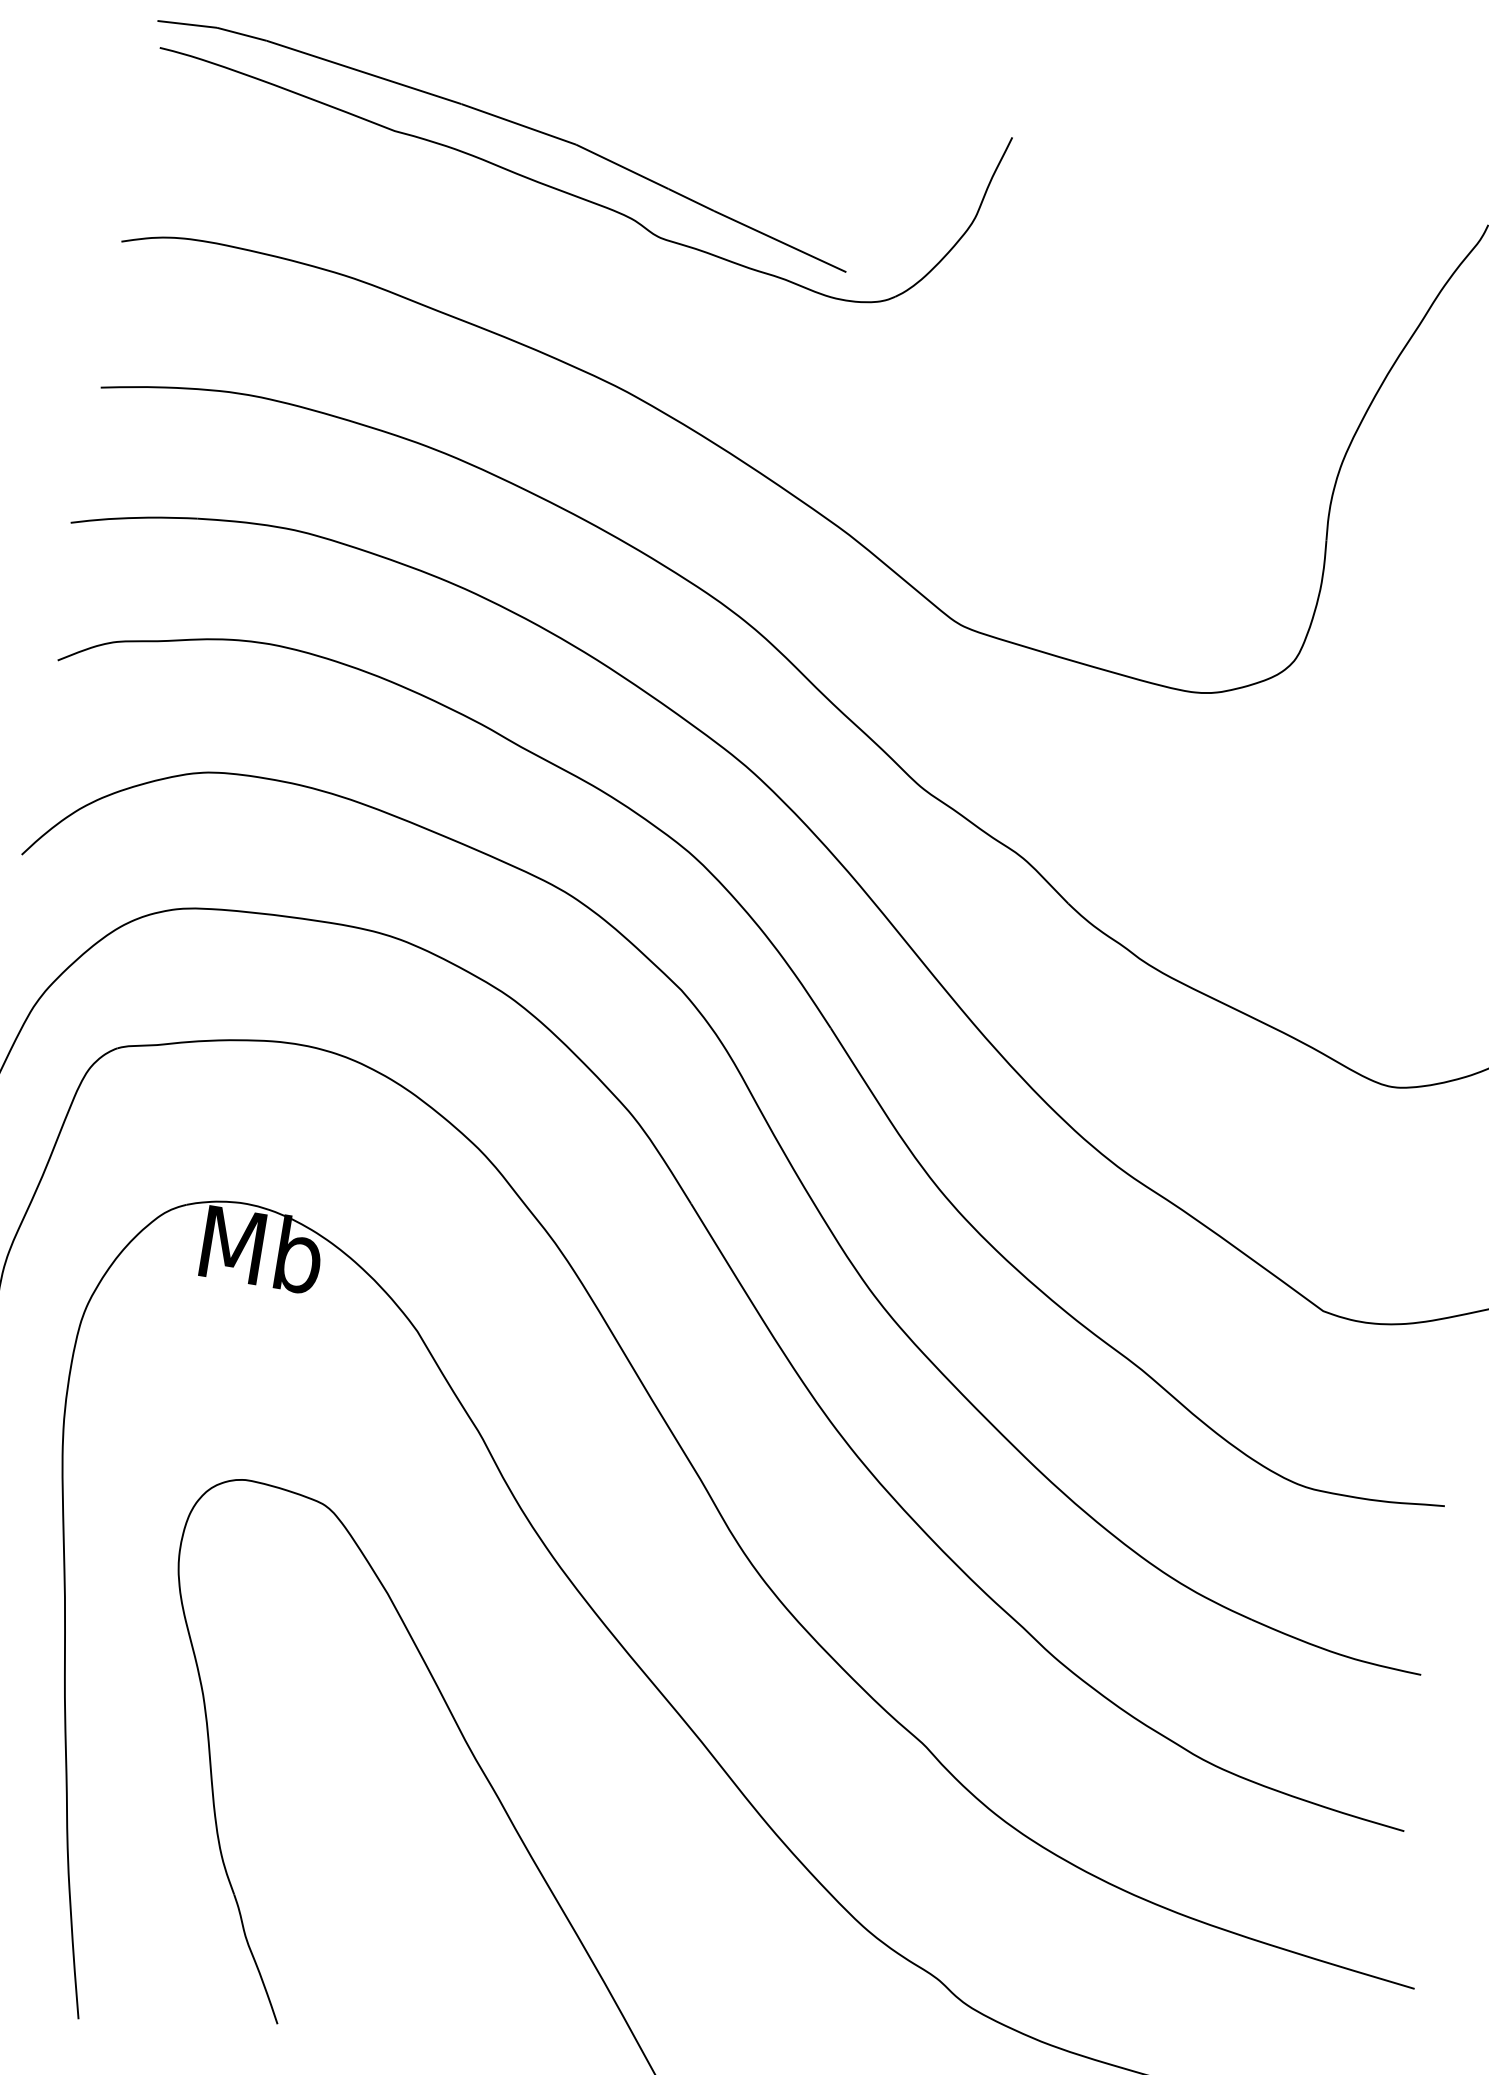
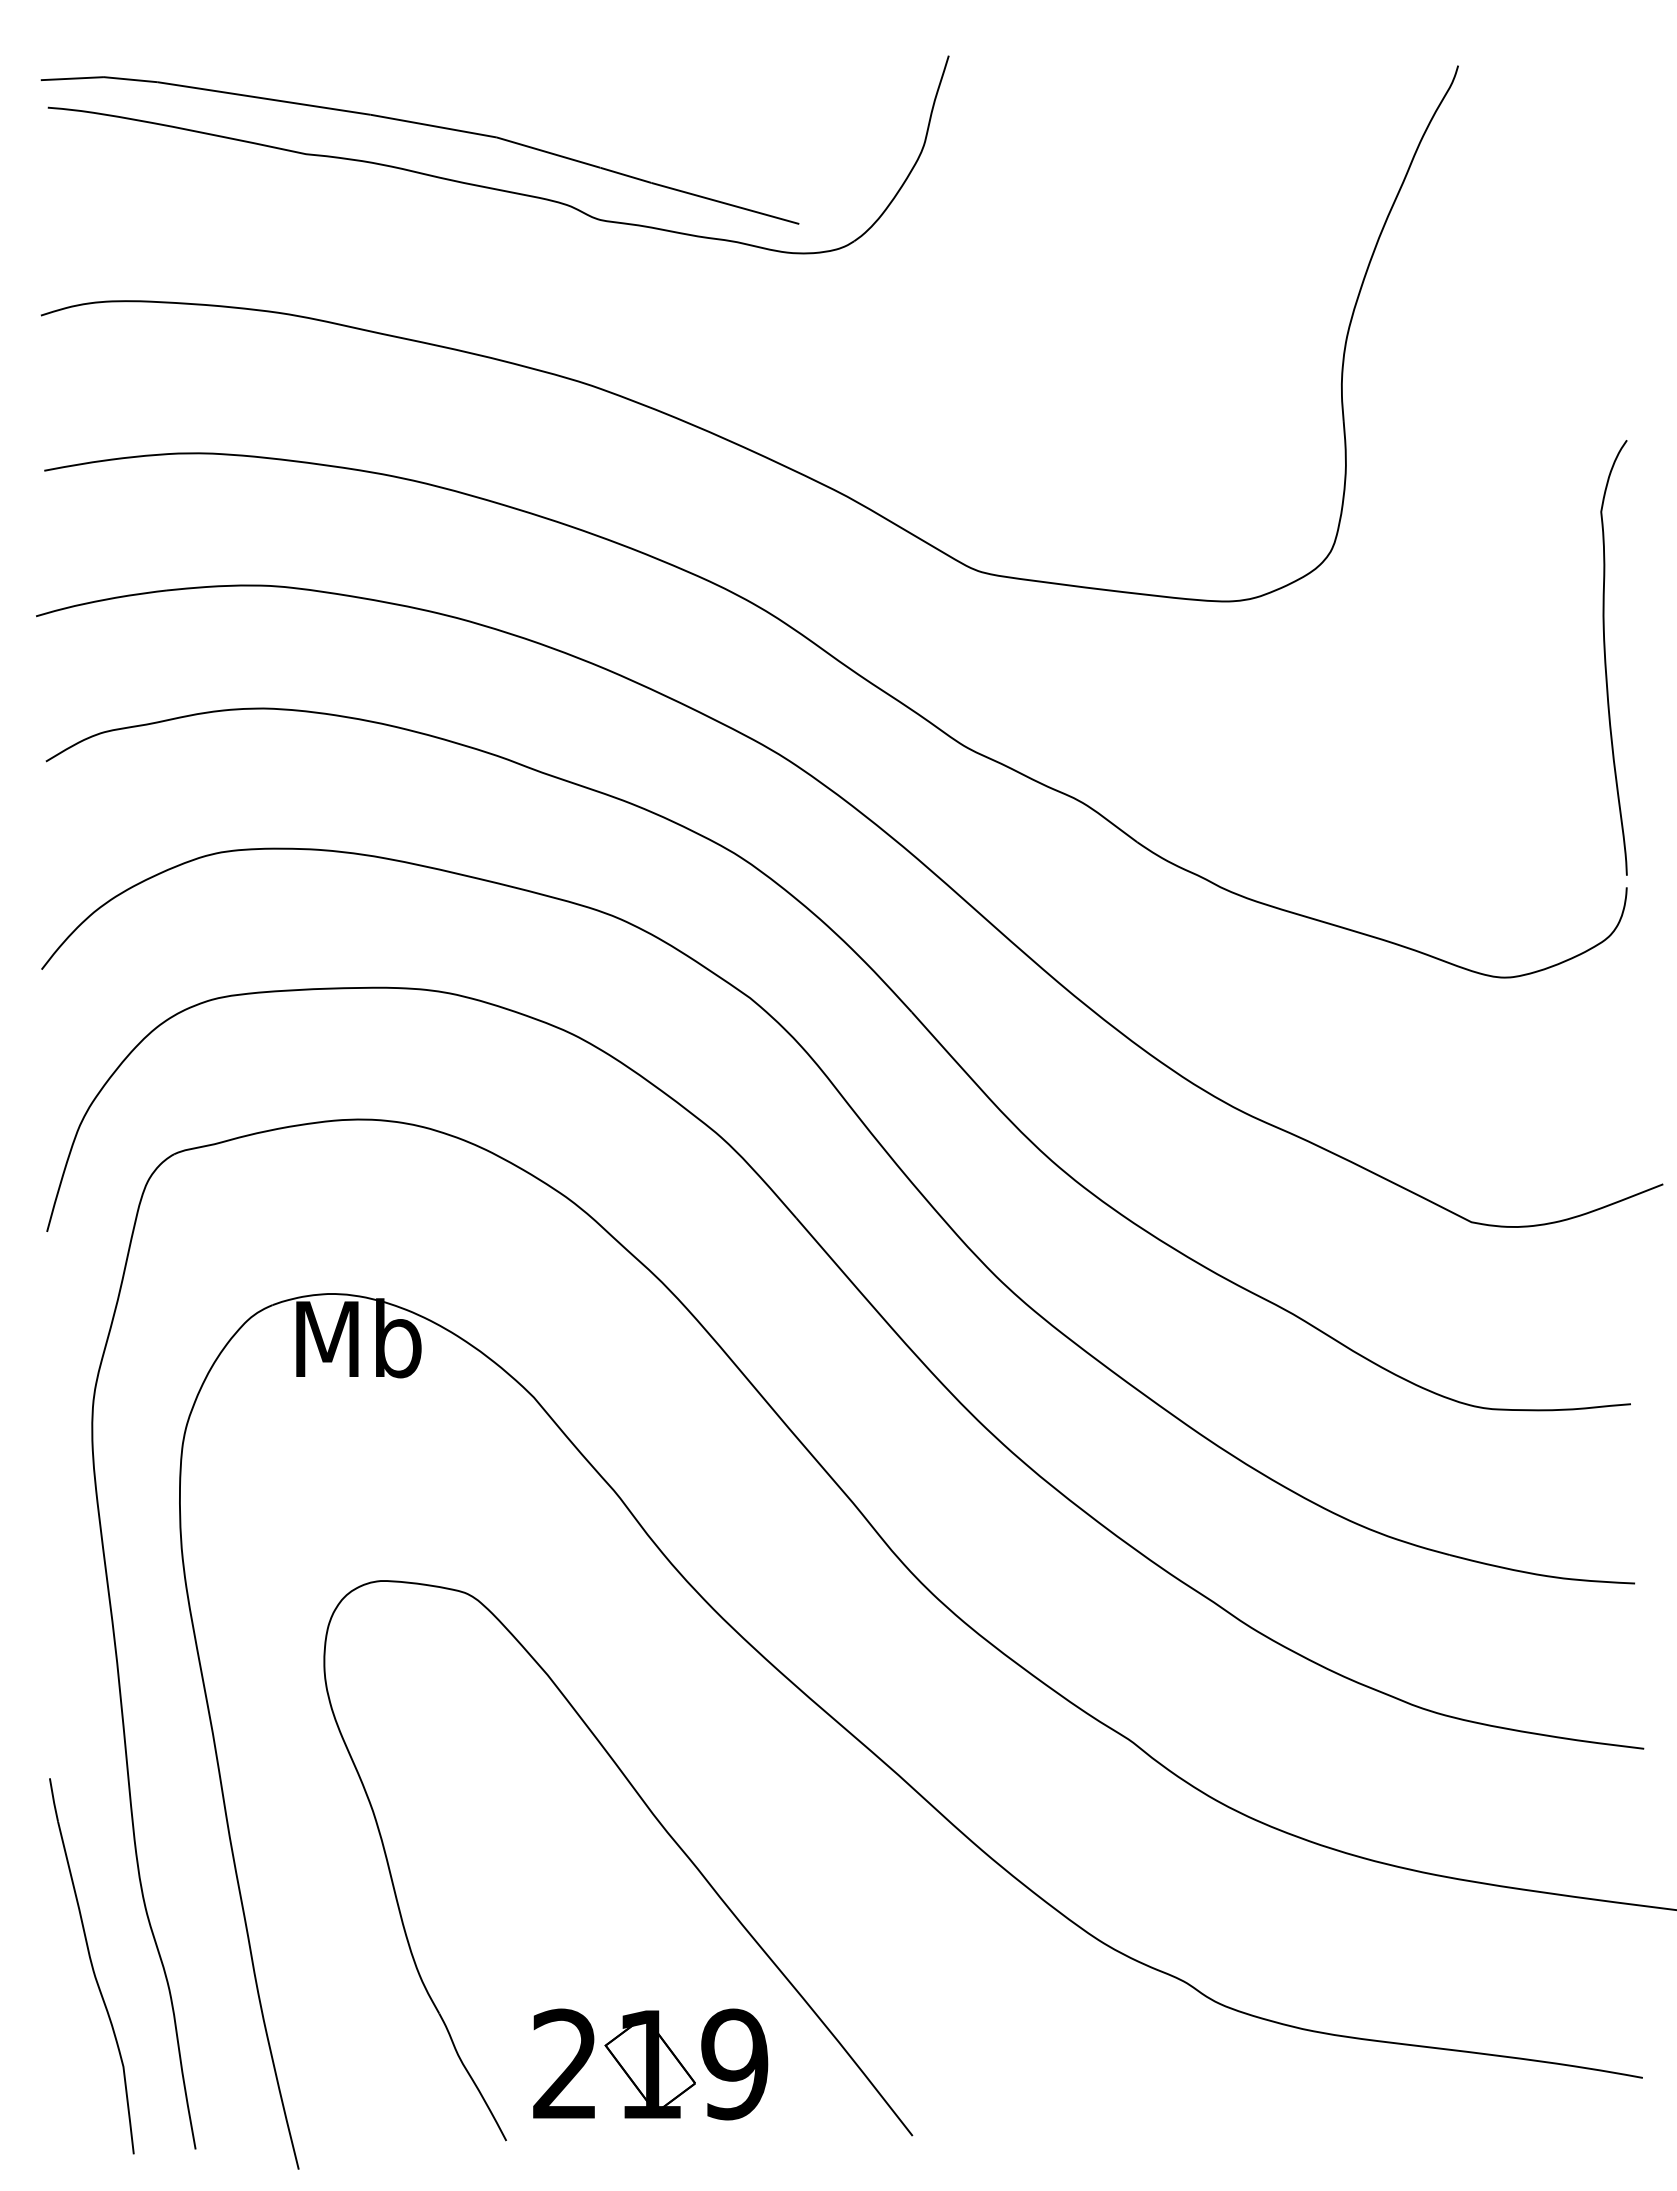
part: (424, 1974) -> (650, 2064), added

